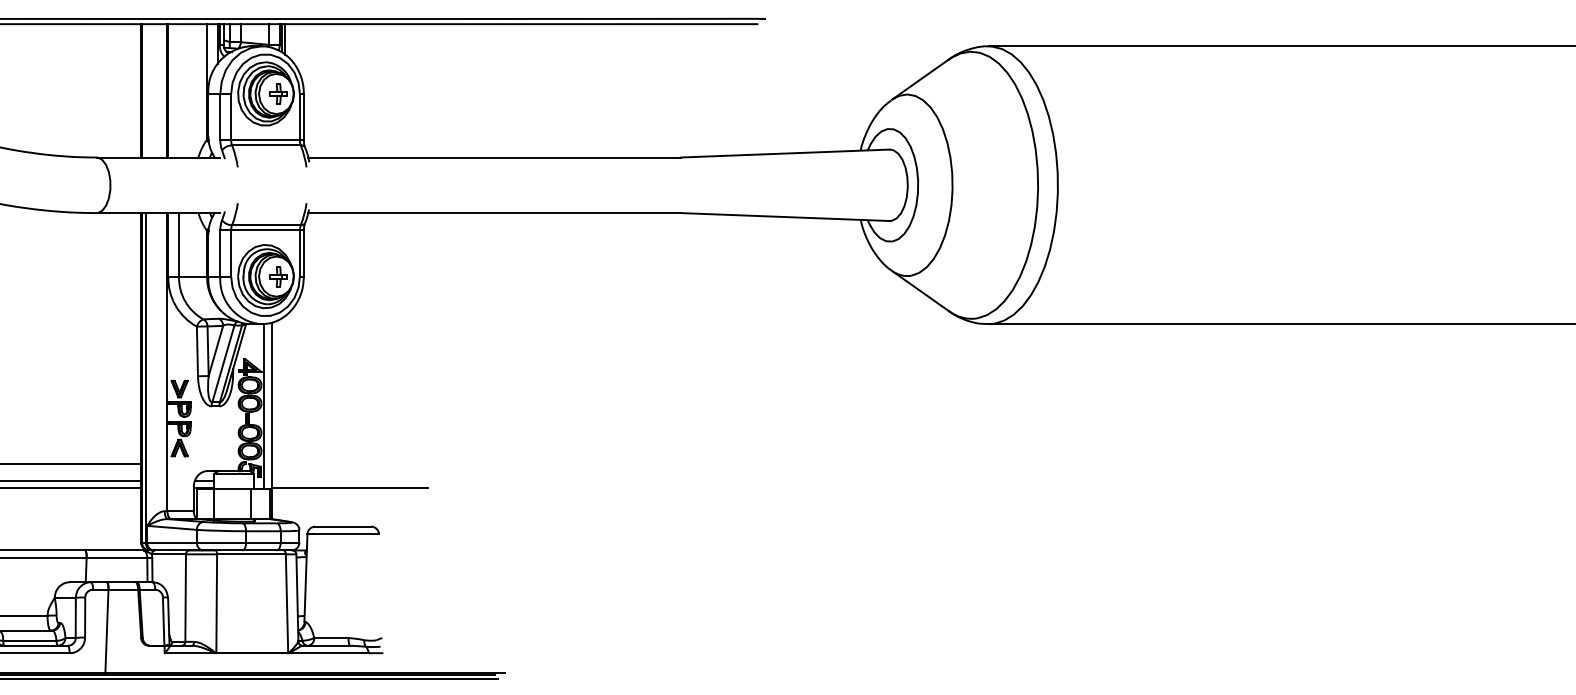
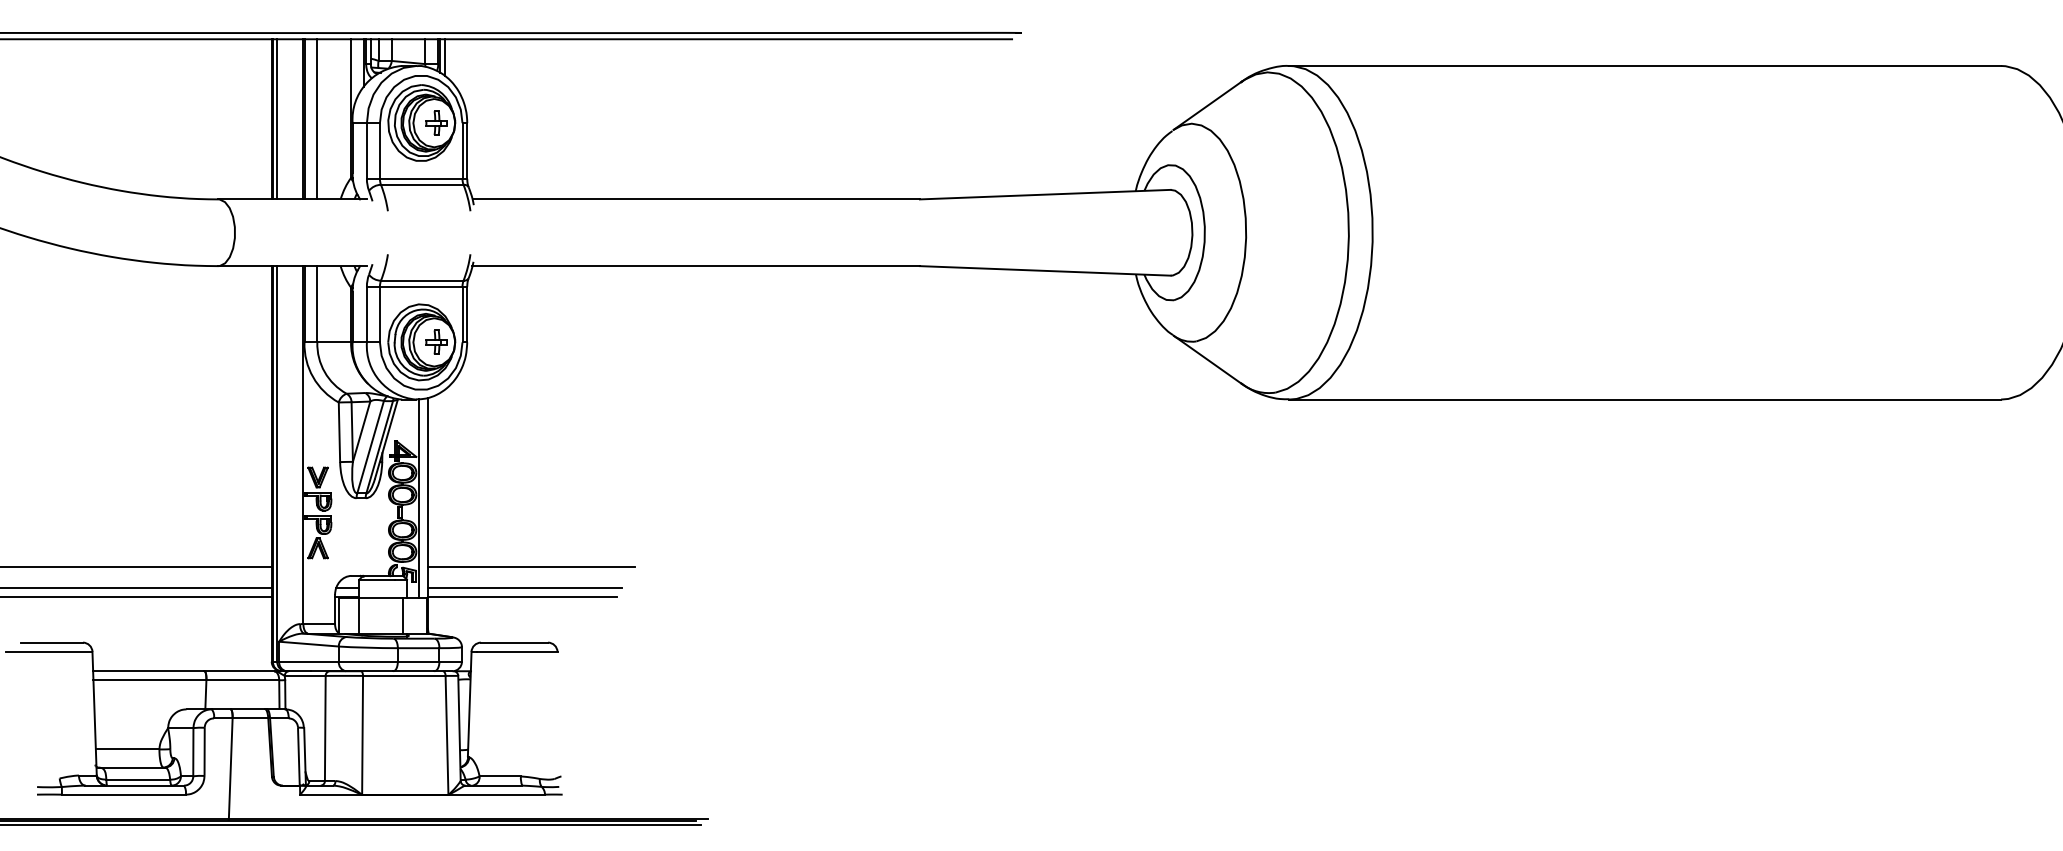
line: (145, 90) -> (277, 119), added
line: (179, 90) -> (317, 119), added
line: (357, 464) -> (531, 567), added
line: (351, 481) -> (524, 588), added

